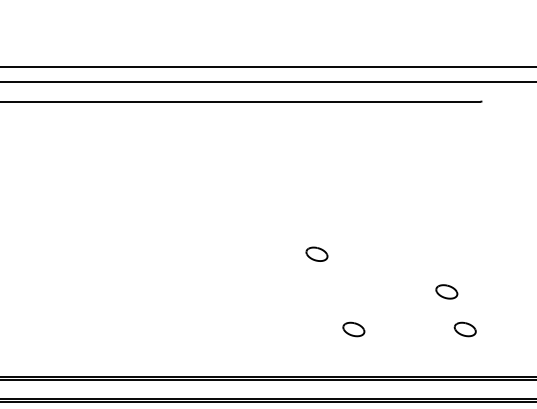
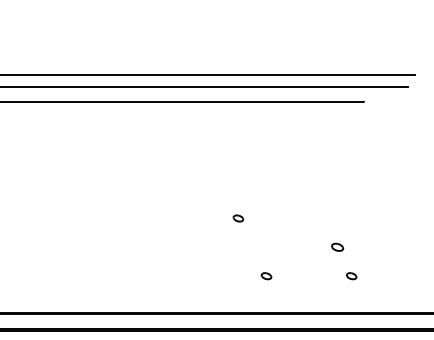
part: (317, 254) -> (238, 218), size x0.6
part: (446, 292) -> (337, 247), size x0.7
part: (353, 330) -> (266, 276), size x0.6
part: (465, 330) -> (351, 276), size x0.6

